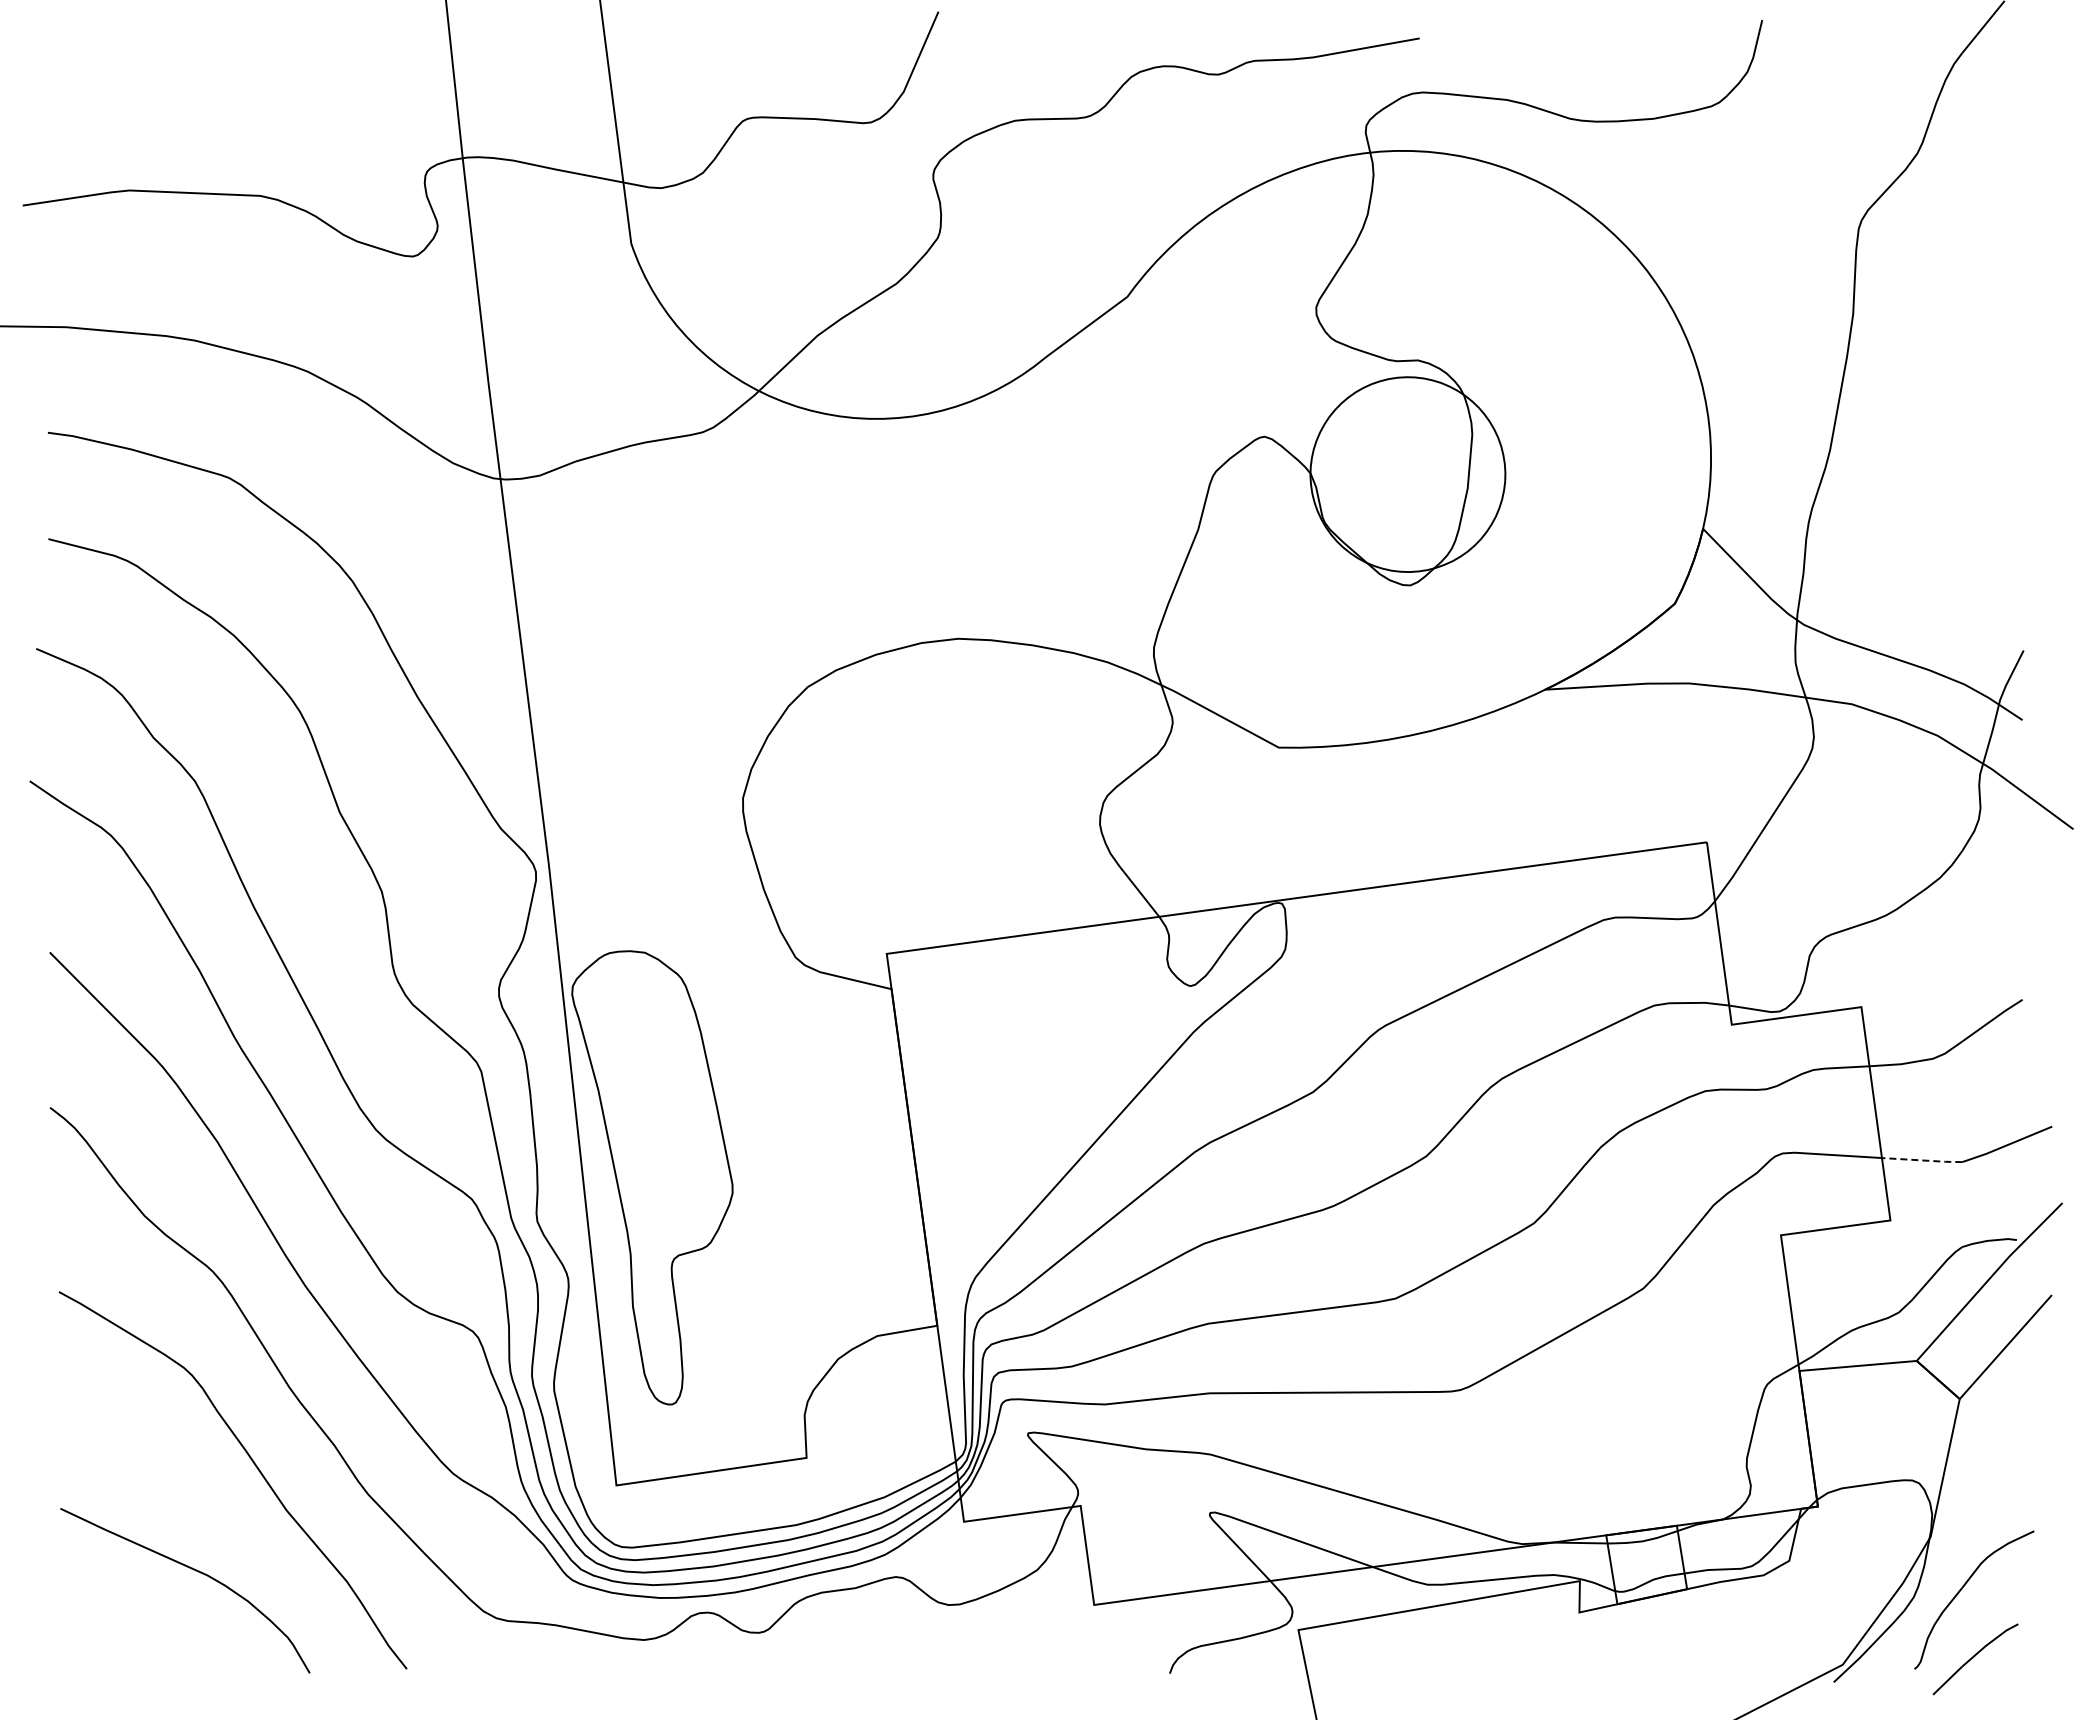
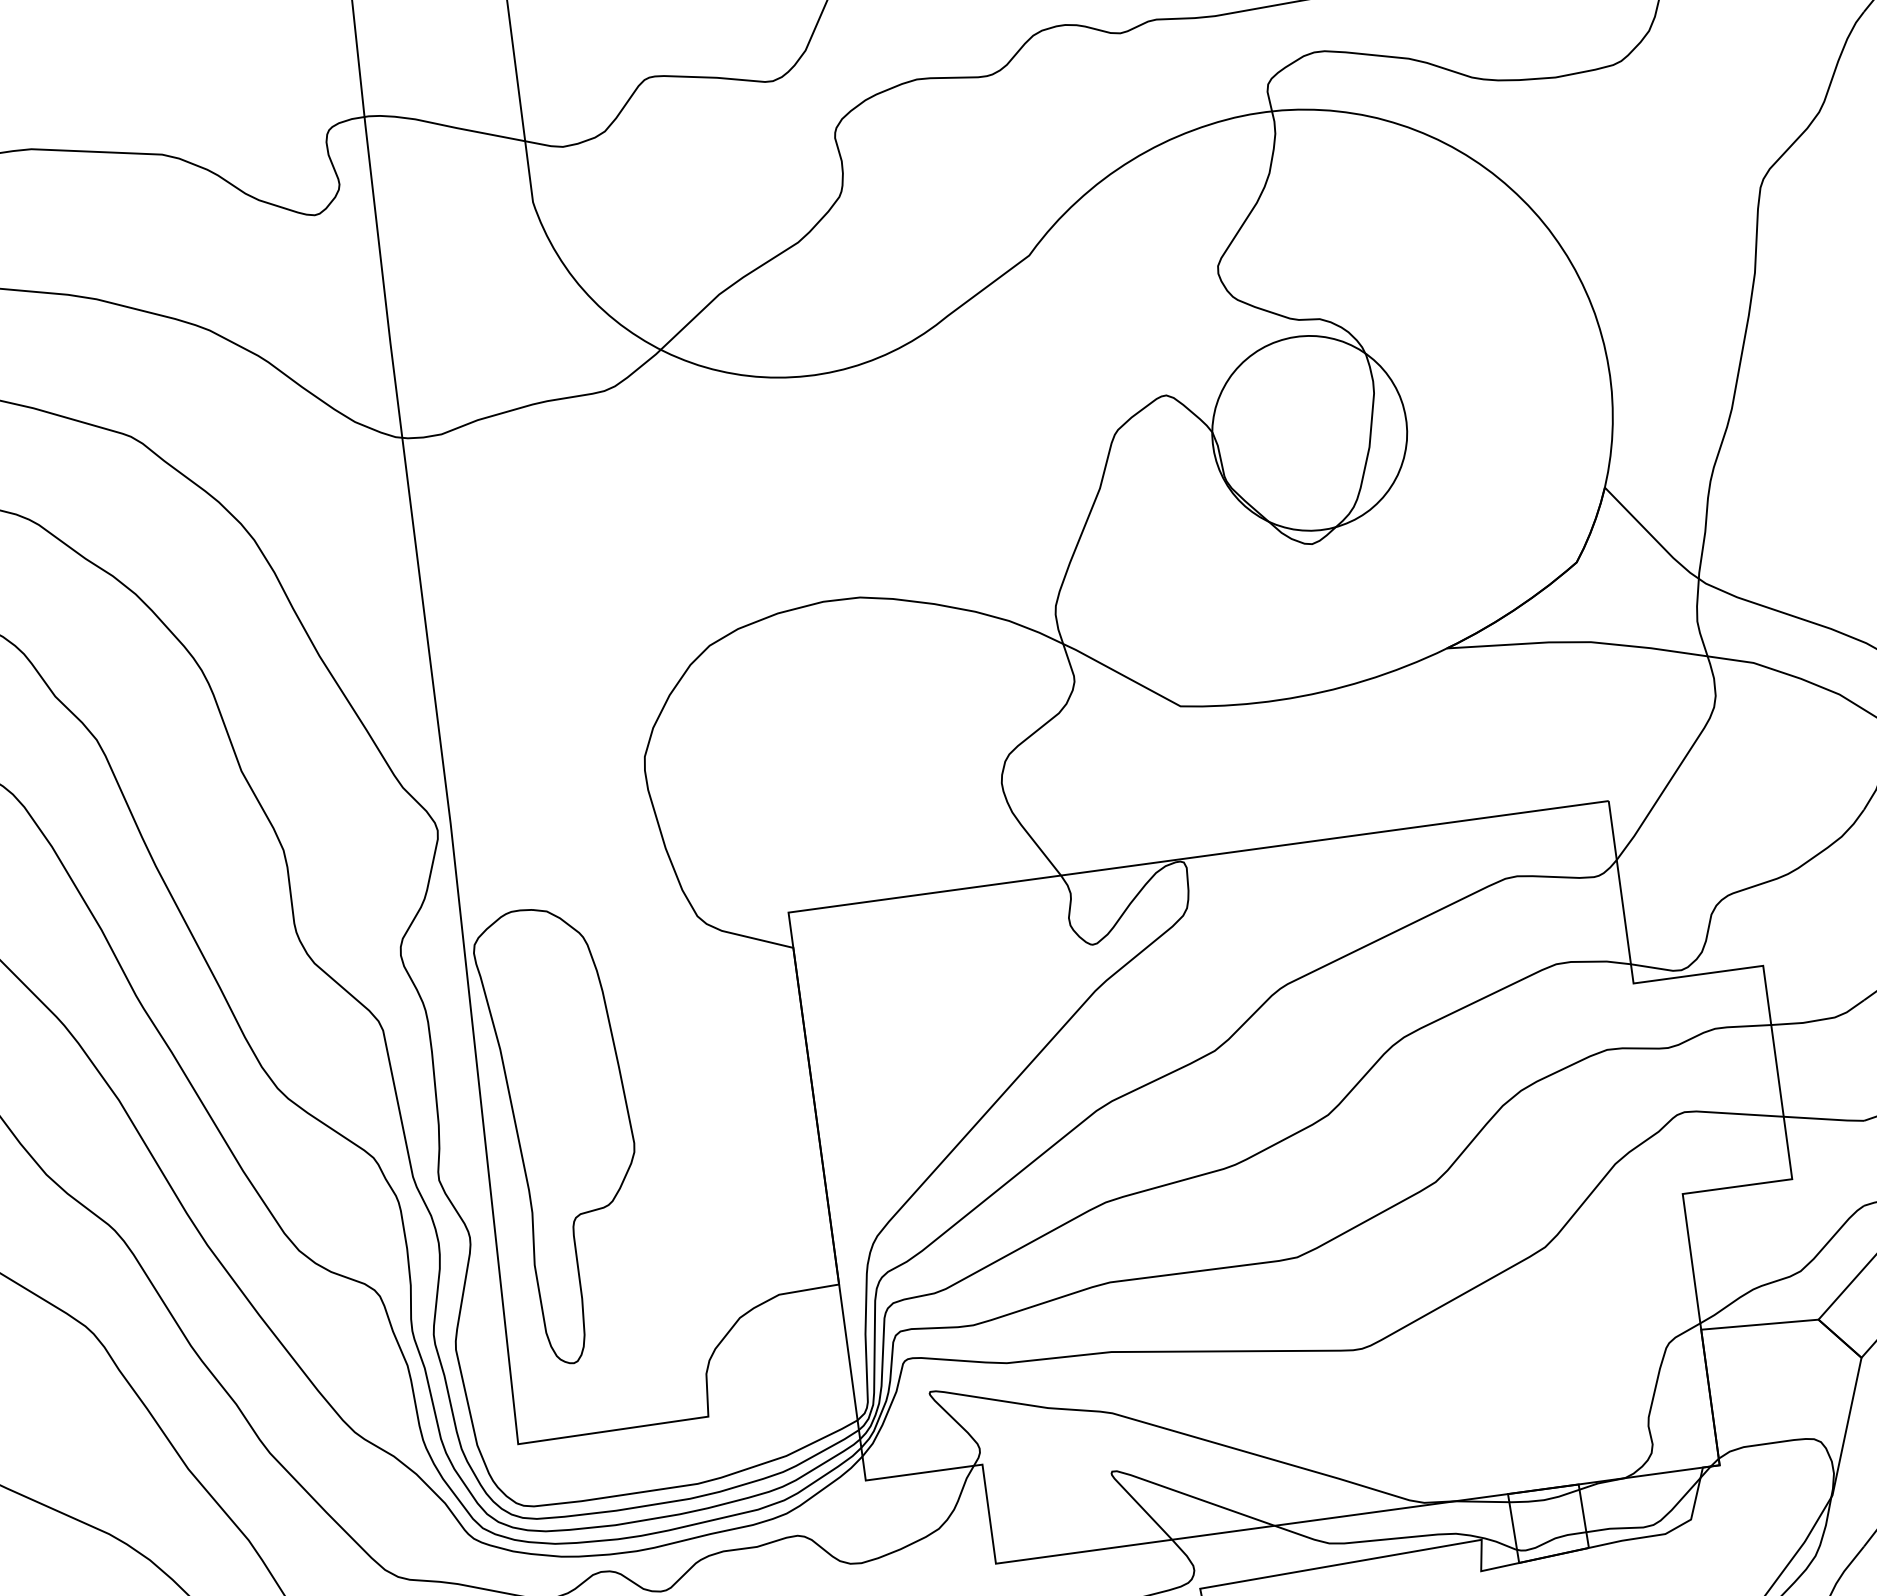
line: (1922, 1160) -> (1824, 1119), dashed -> solid

